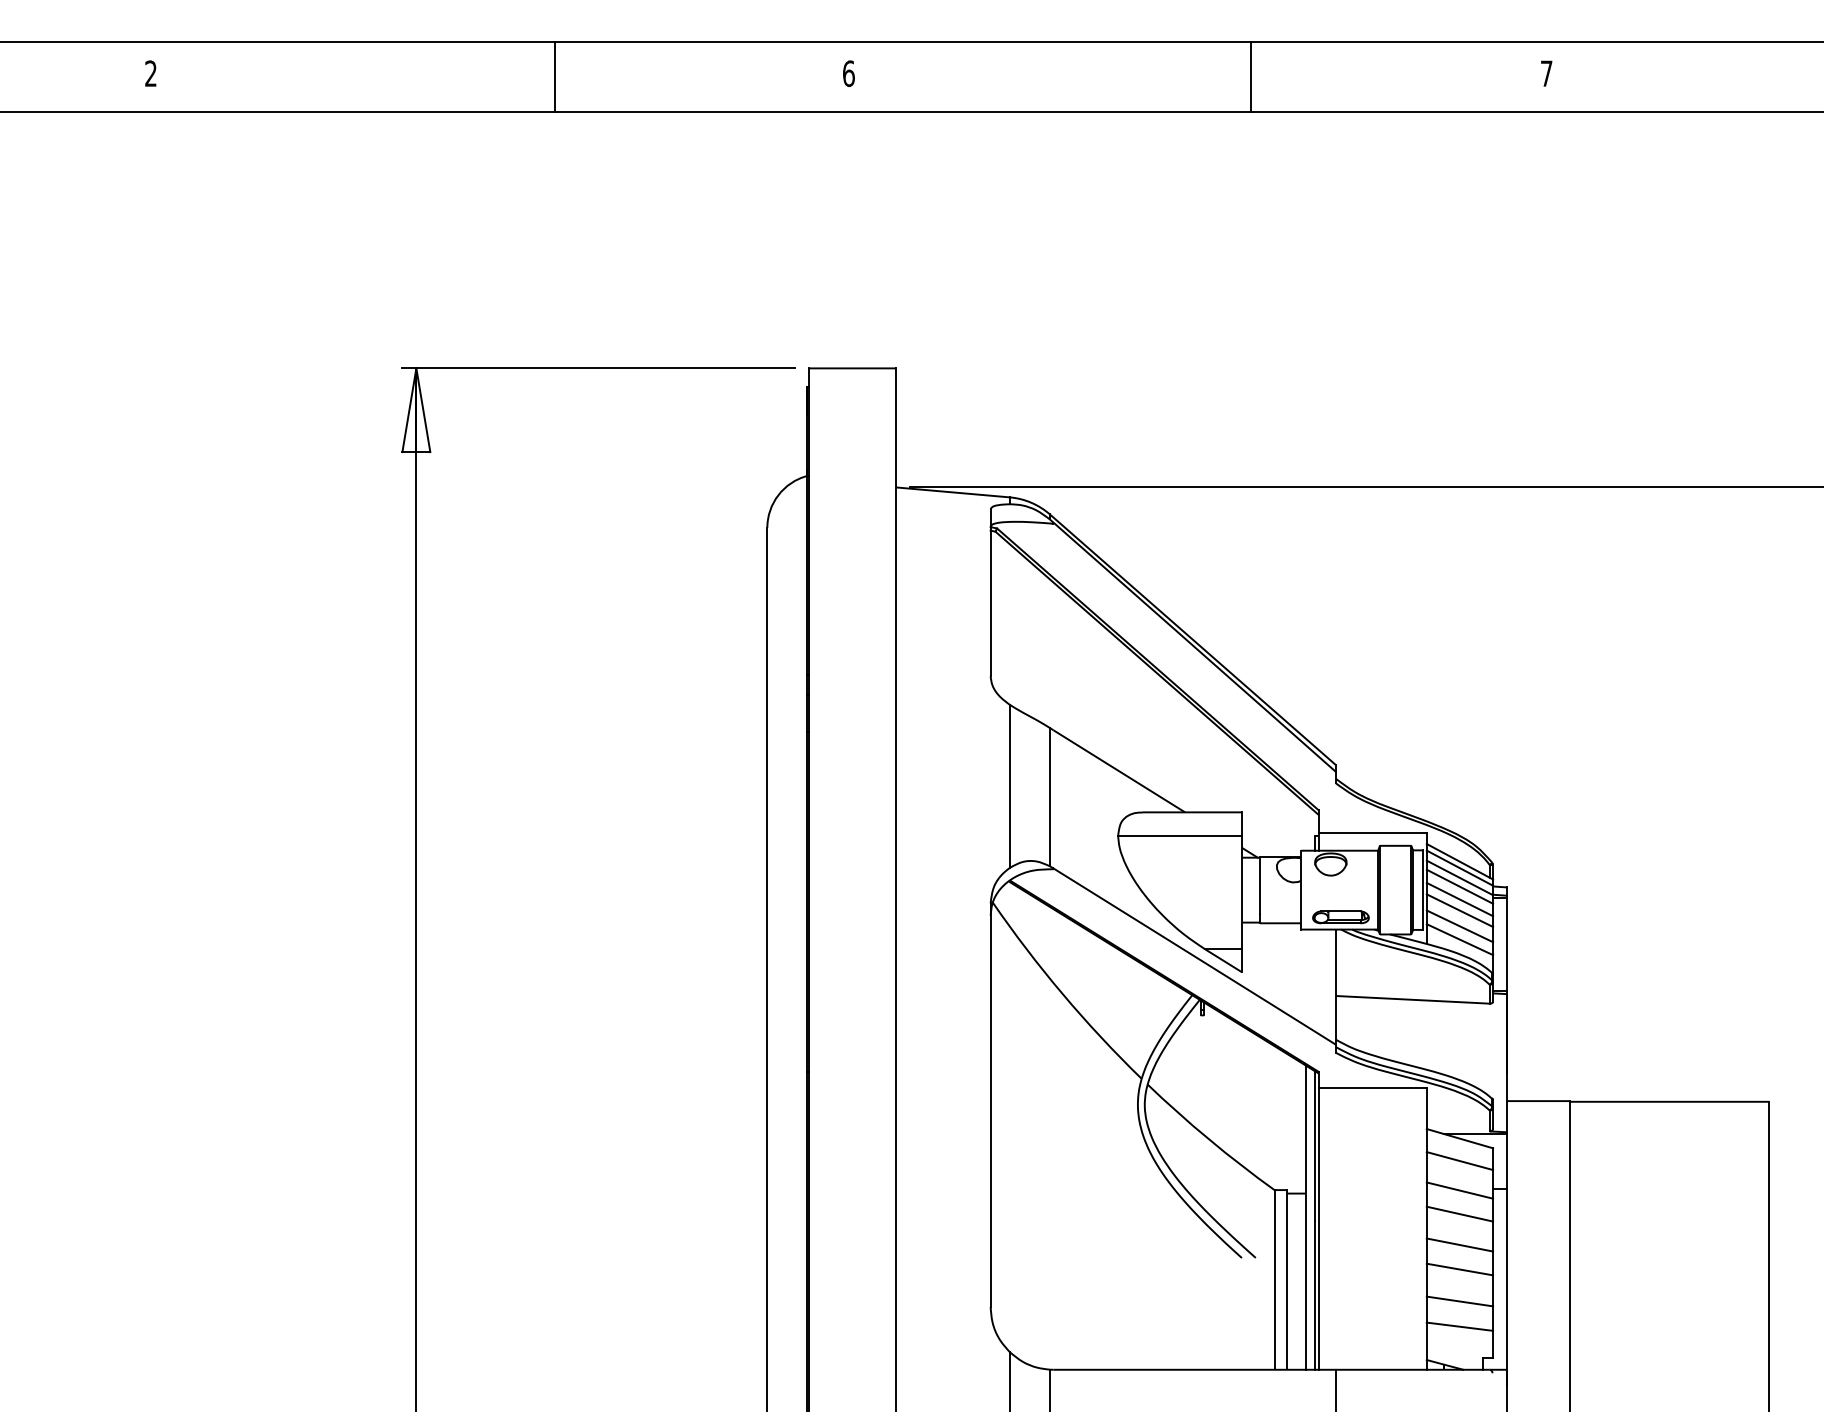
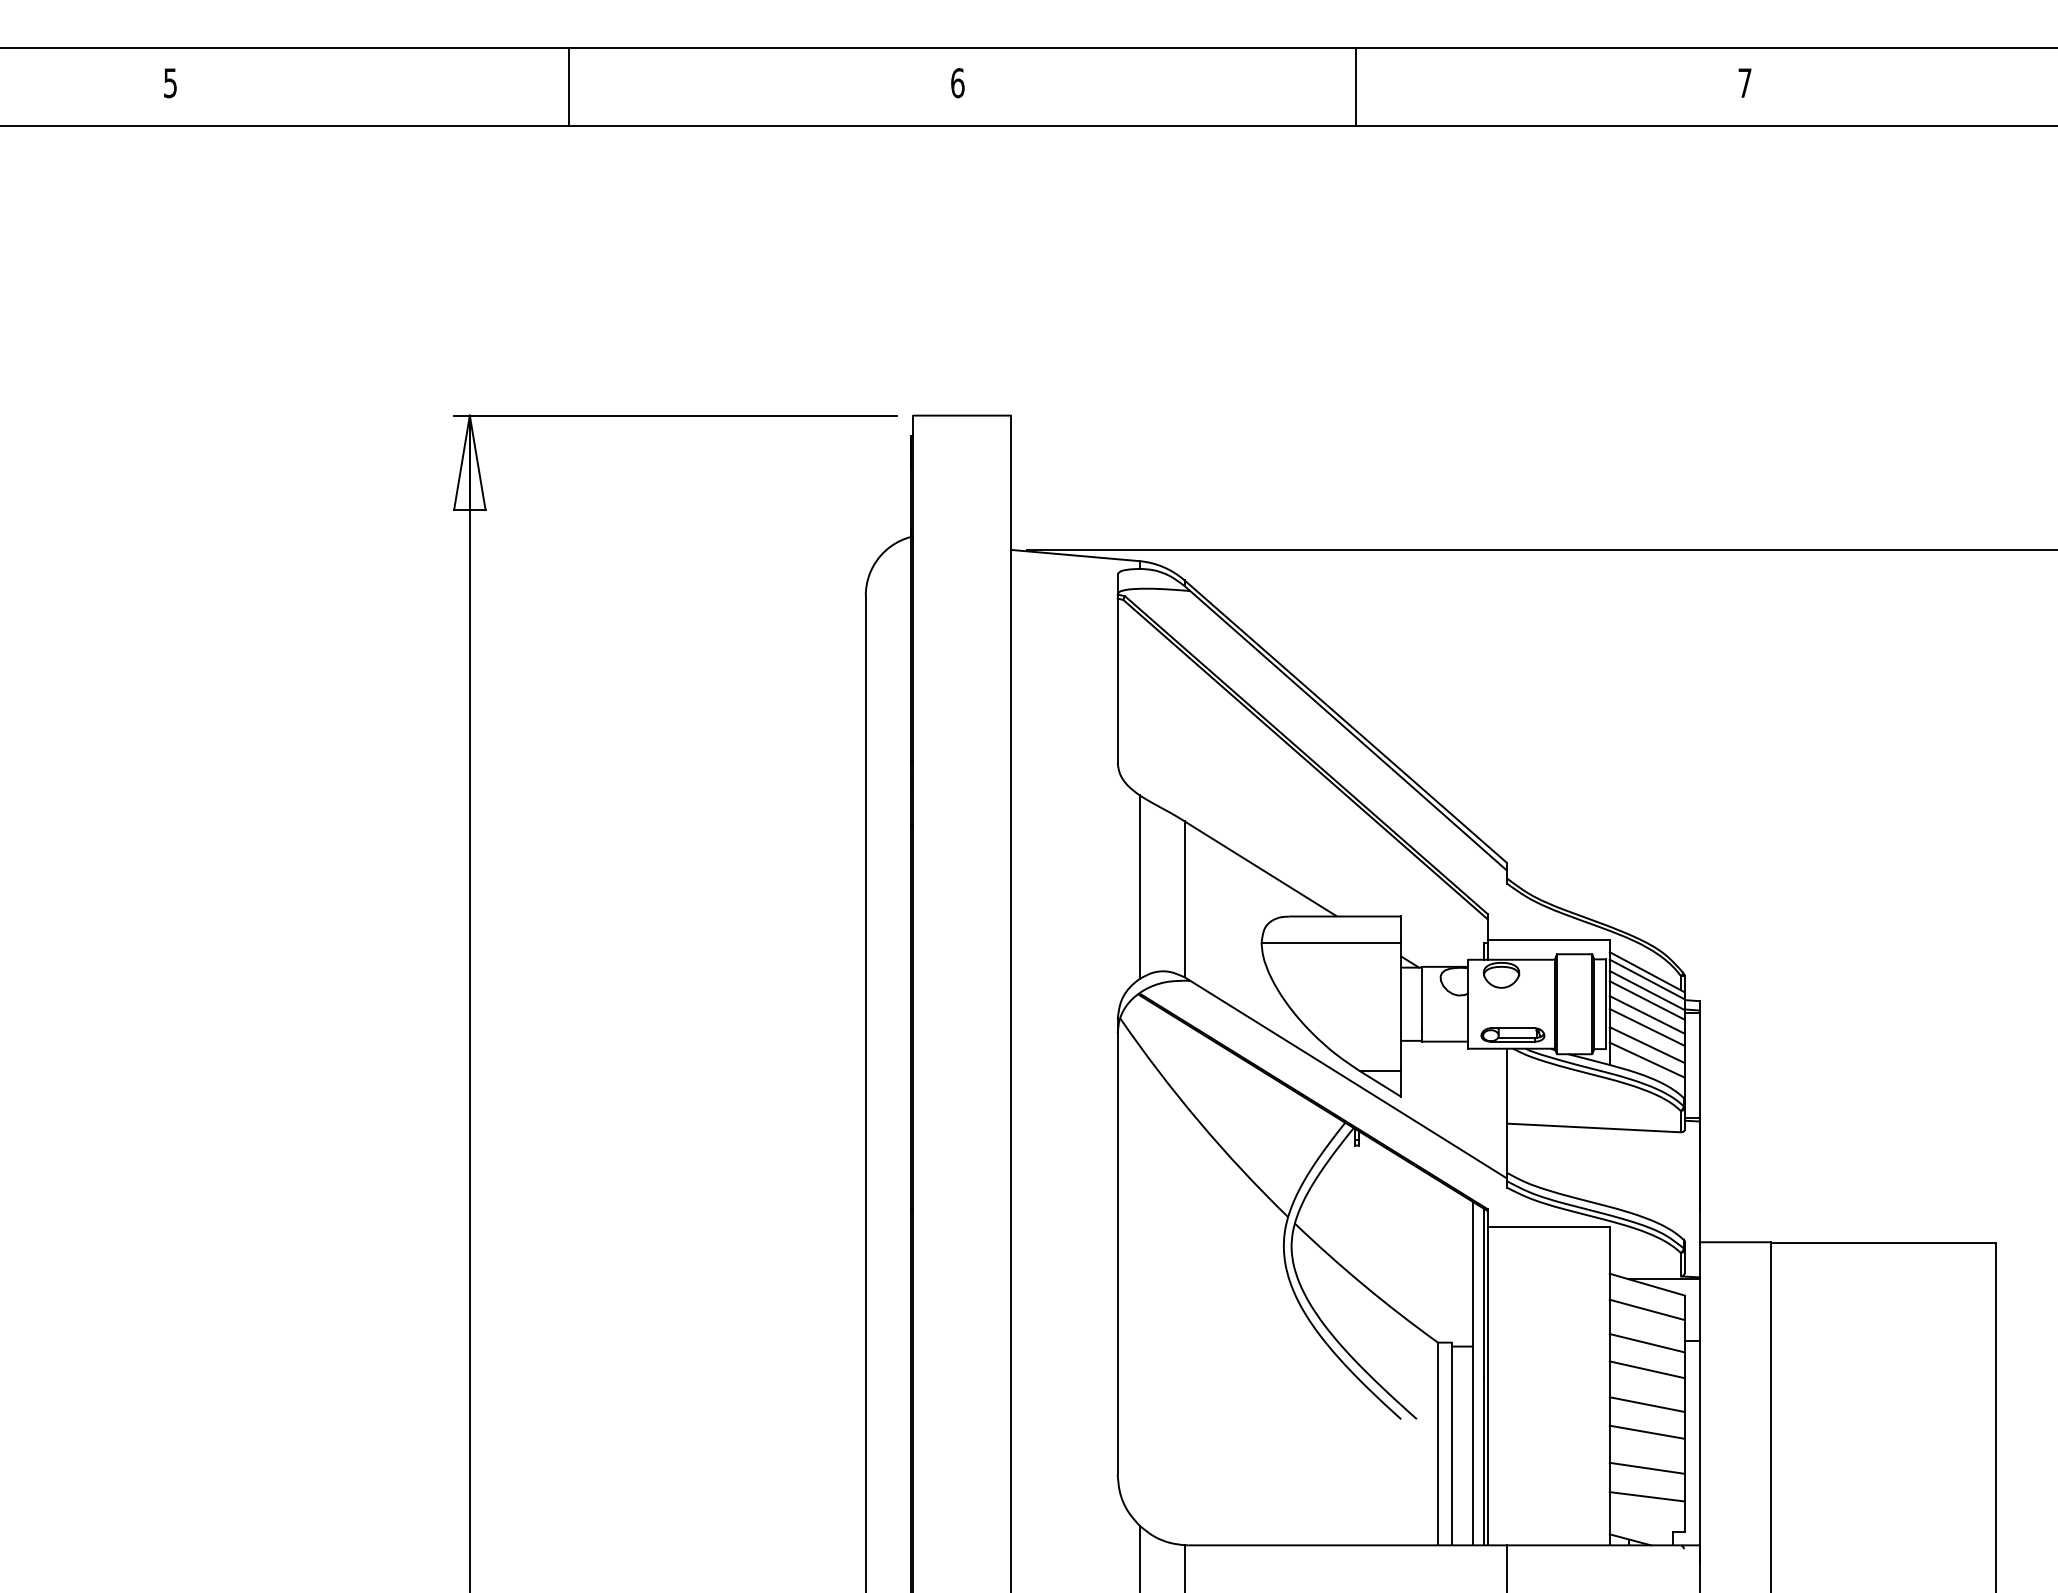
text: (151, 73) -> (170, 83), 2 -> 5
line: (555, 76) -> (568, 86), moved
line: (1251, 76) -> (1356, 86), moved

